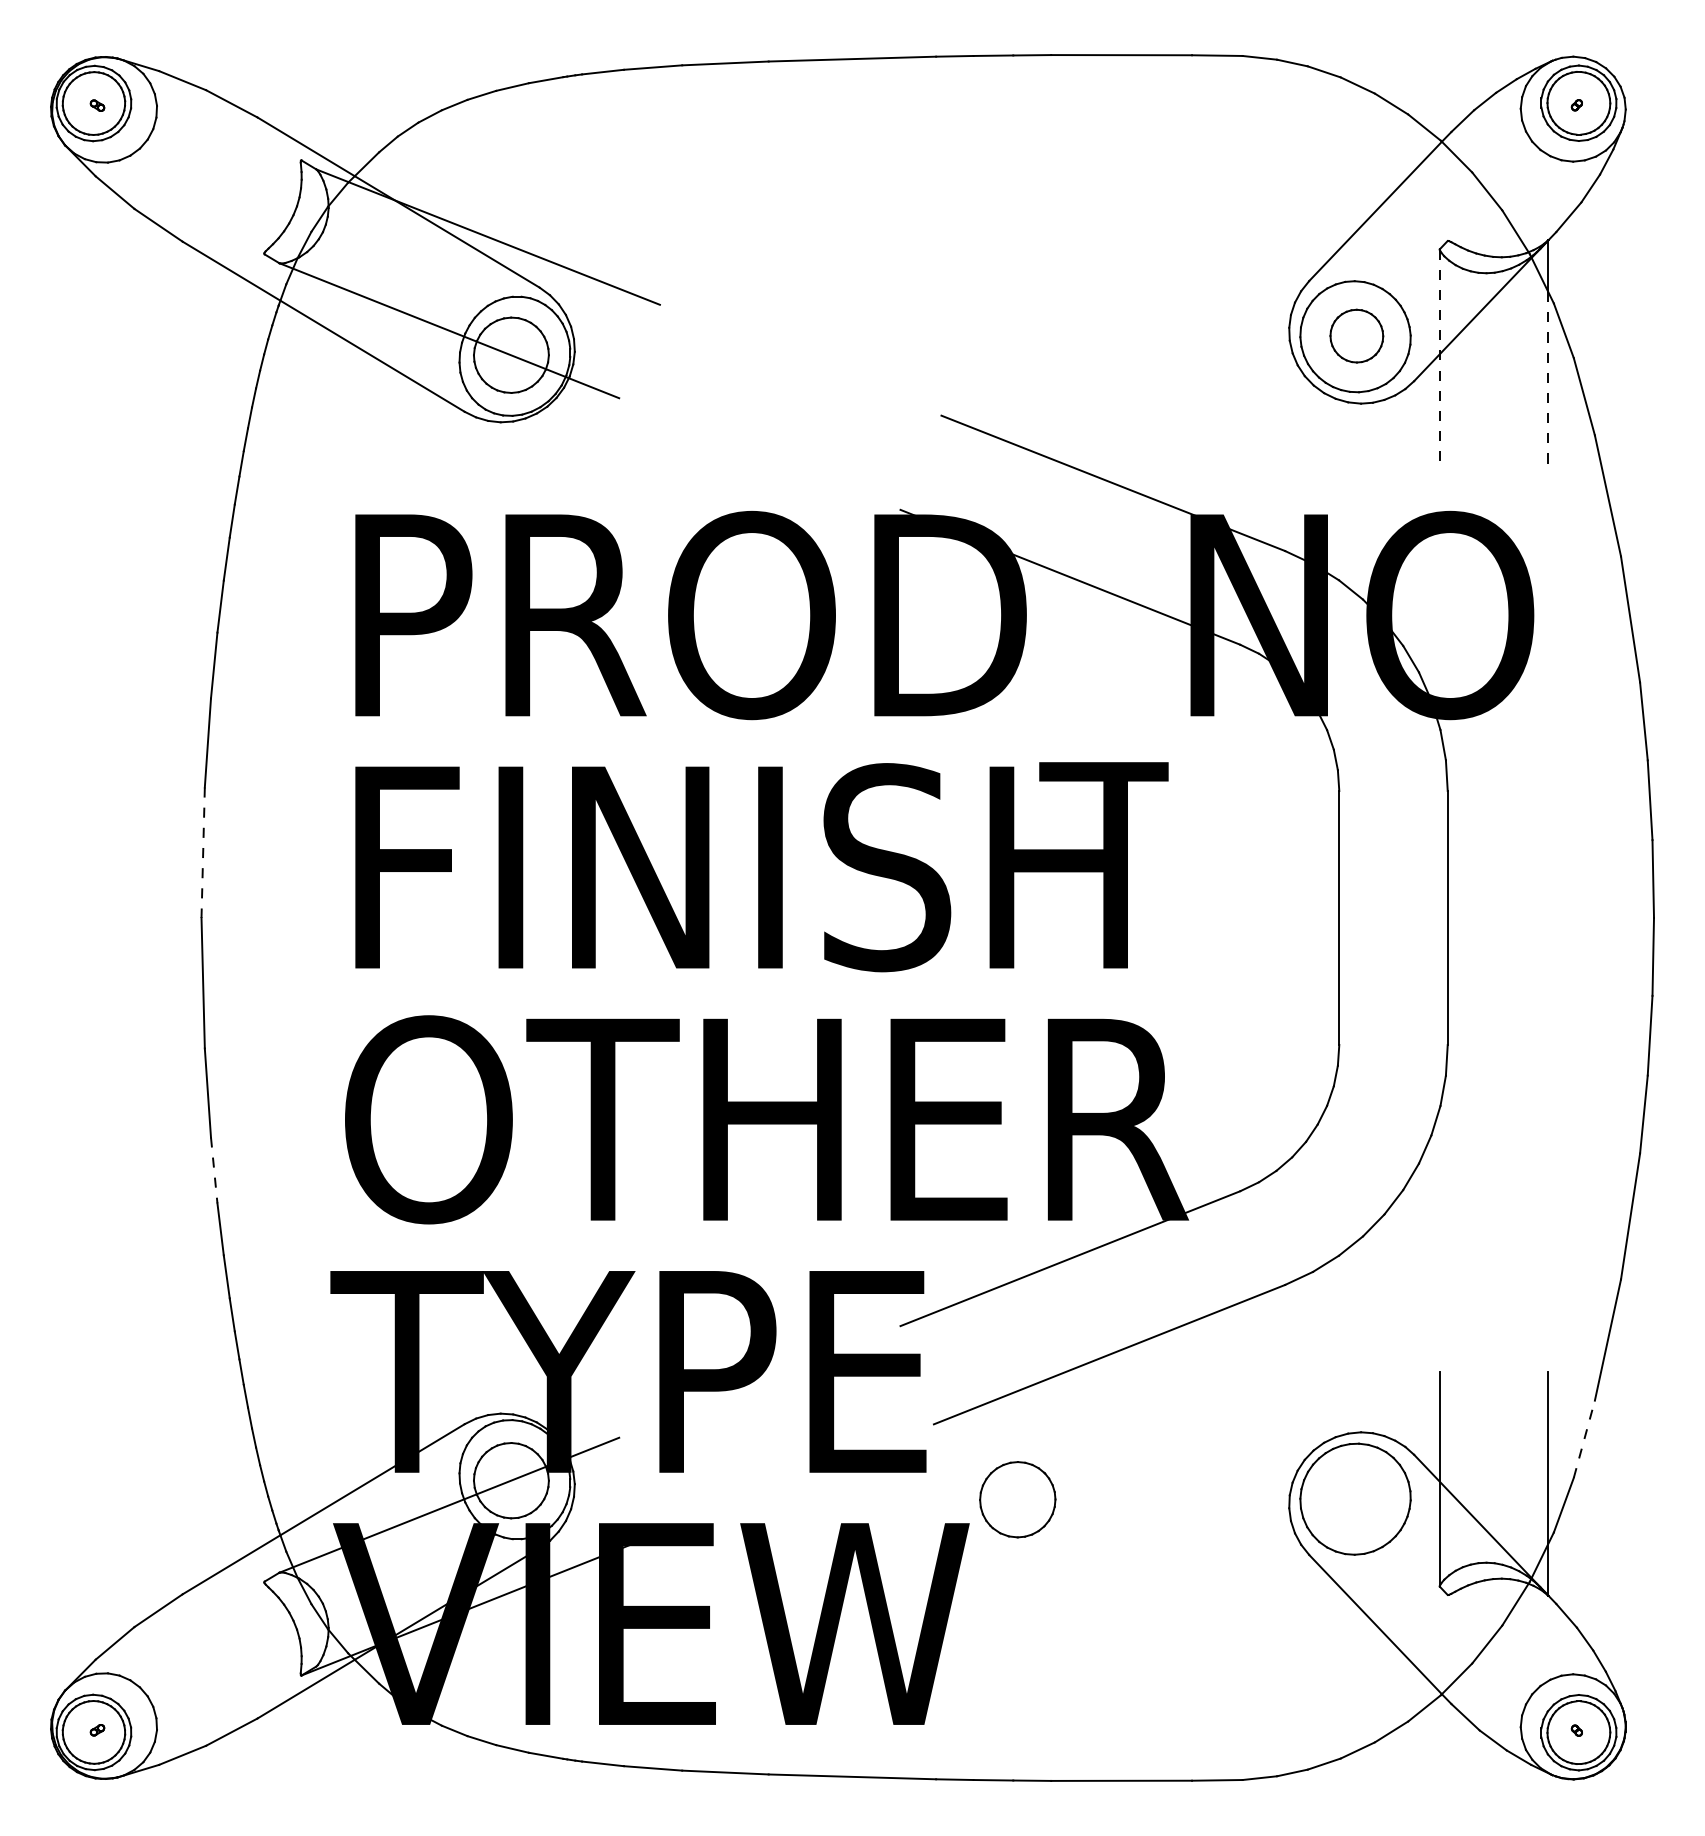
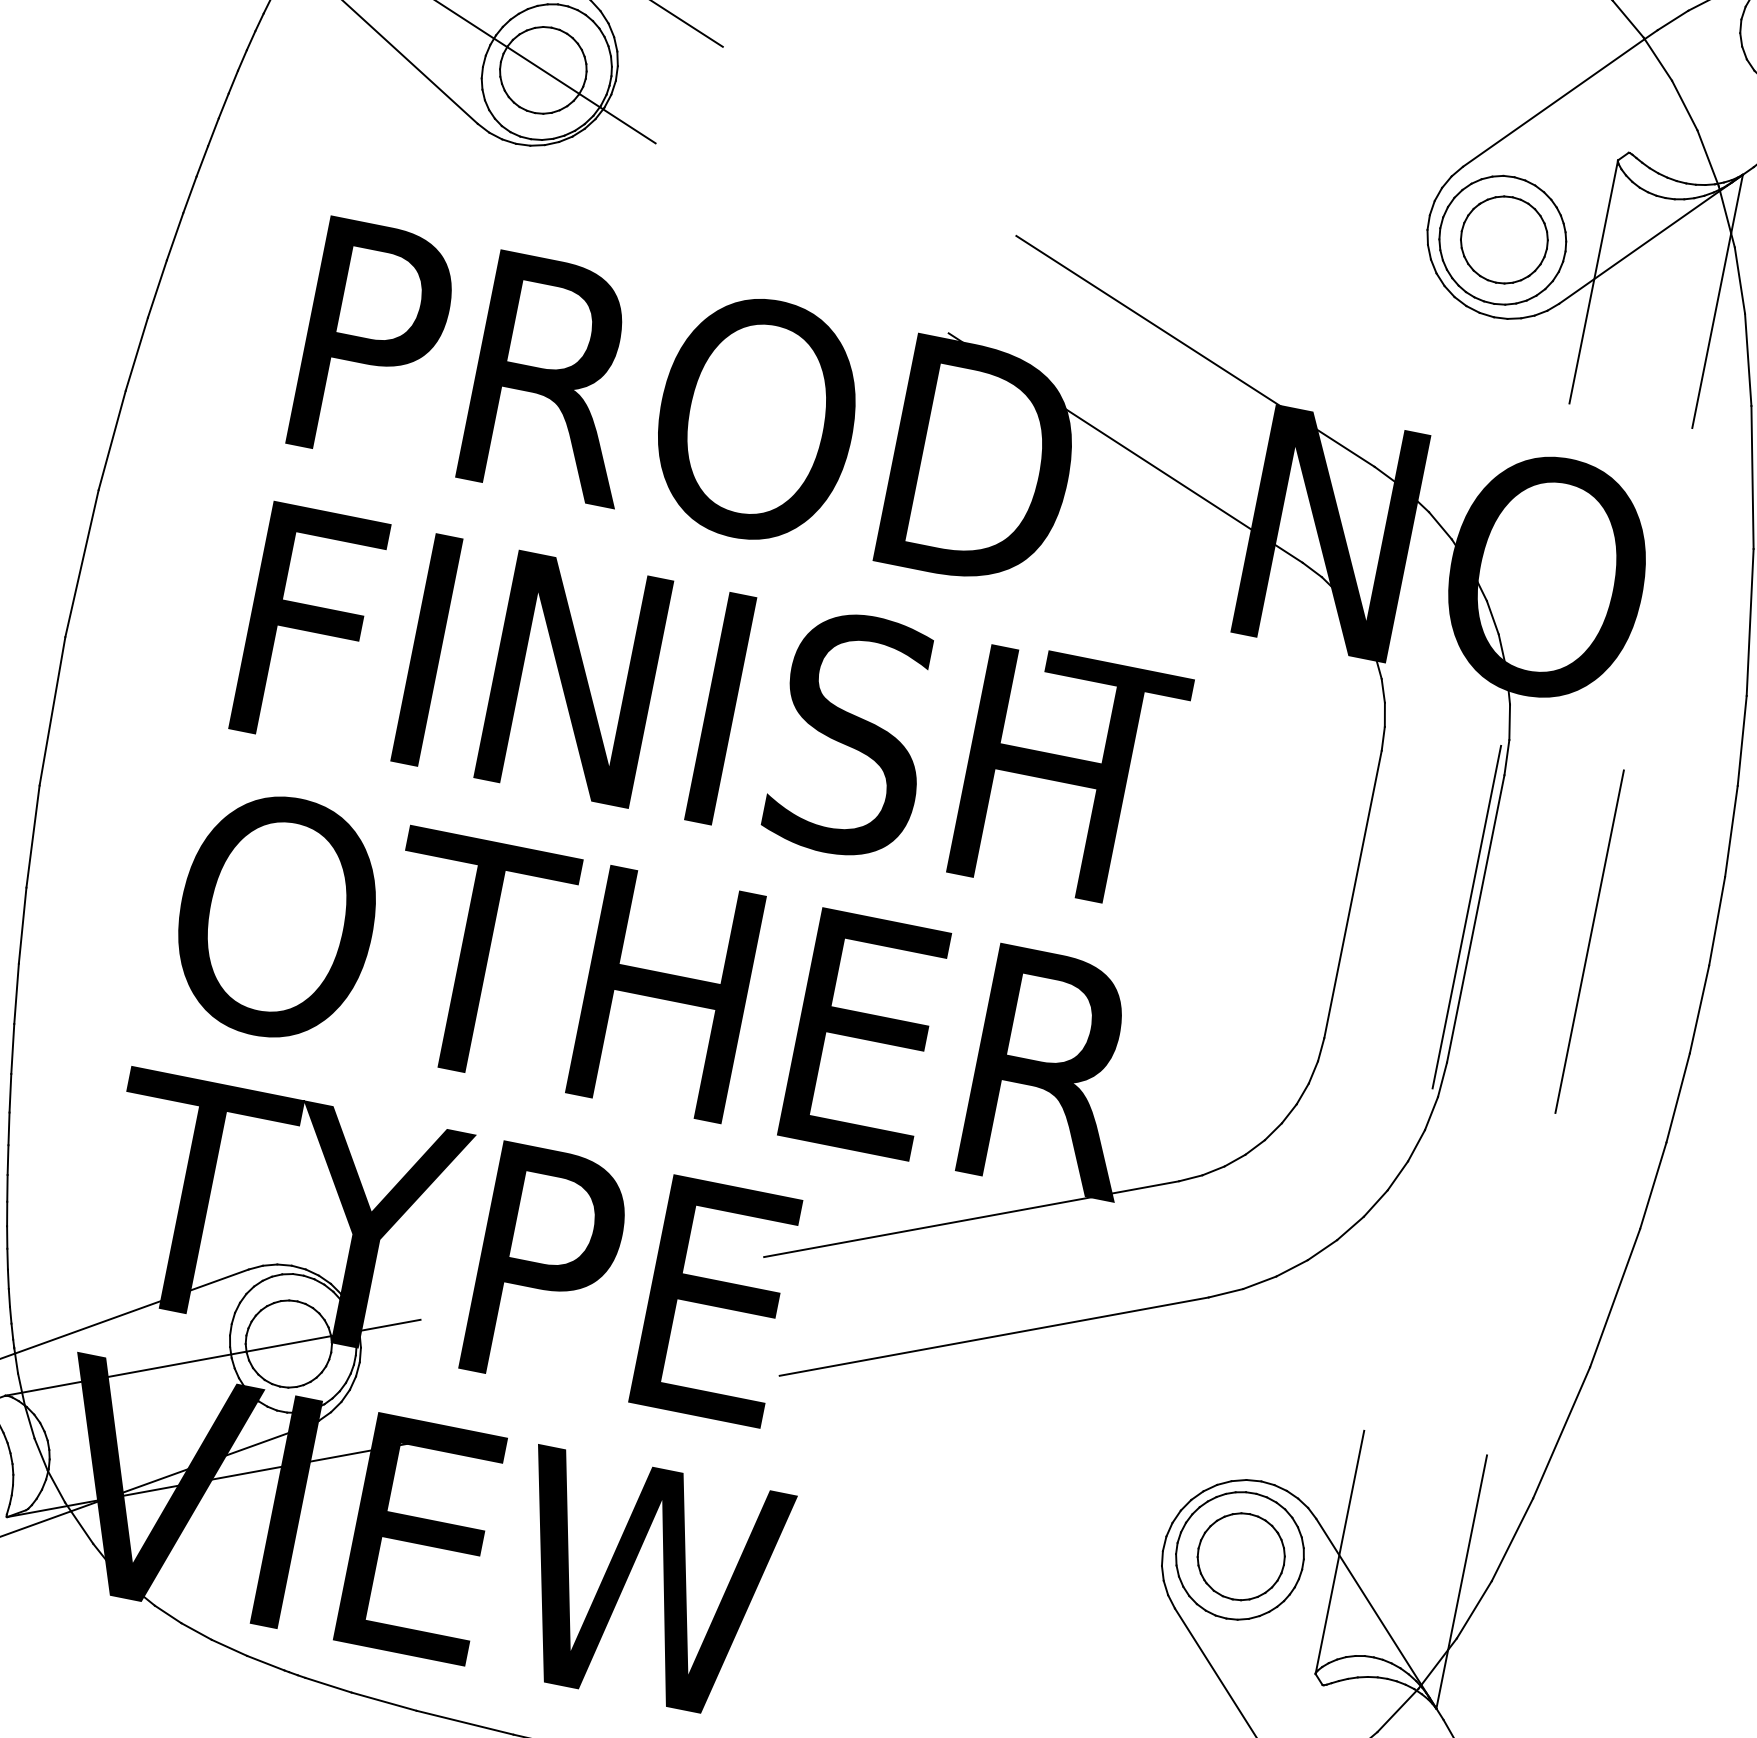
part: (1356, 335) -> (1504, 239), size x1.43
line: (1439, 357) -> (1593, 282), dashed -> solid
line: (1548, 378) -> (1711, 331), dashed -> solid
line: (203, 853) -> (82, 564), dashed -> solid
line: (1439, 917) -> (1466, 916), added
line: (1548, 917) -> (1589, 941), added
line: (214, 1170) -> (22, 925), dashed -> solid
line: (1584, 1438) -> (1512, 1538), dashed -> solid
part: (1017, 1499) -> (1240, 1556), moved

